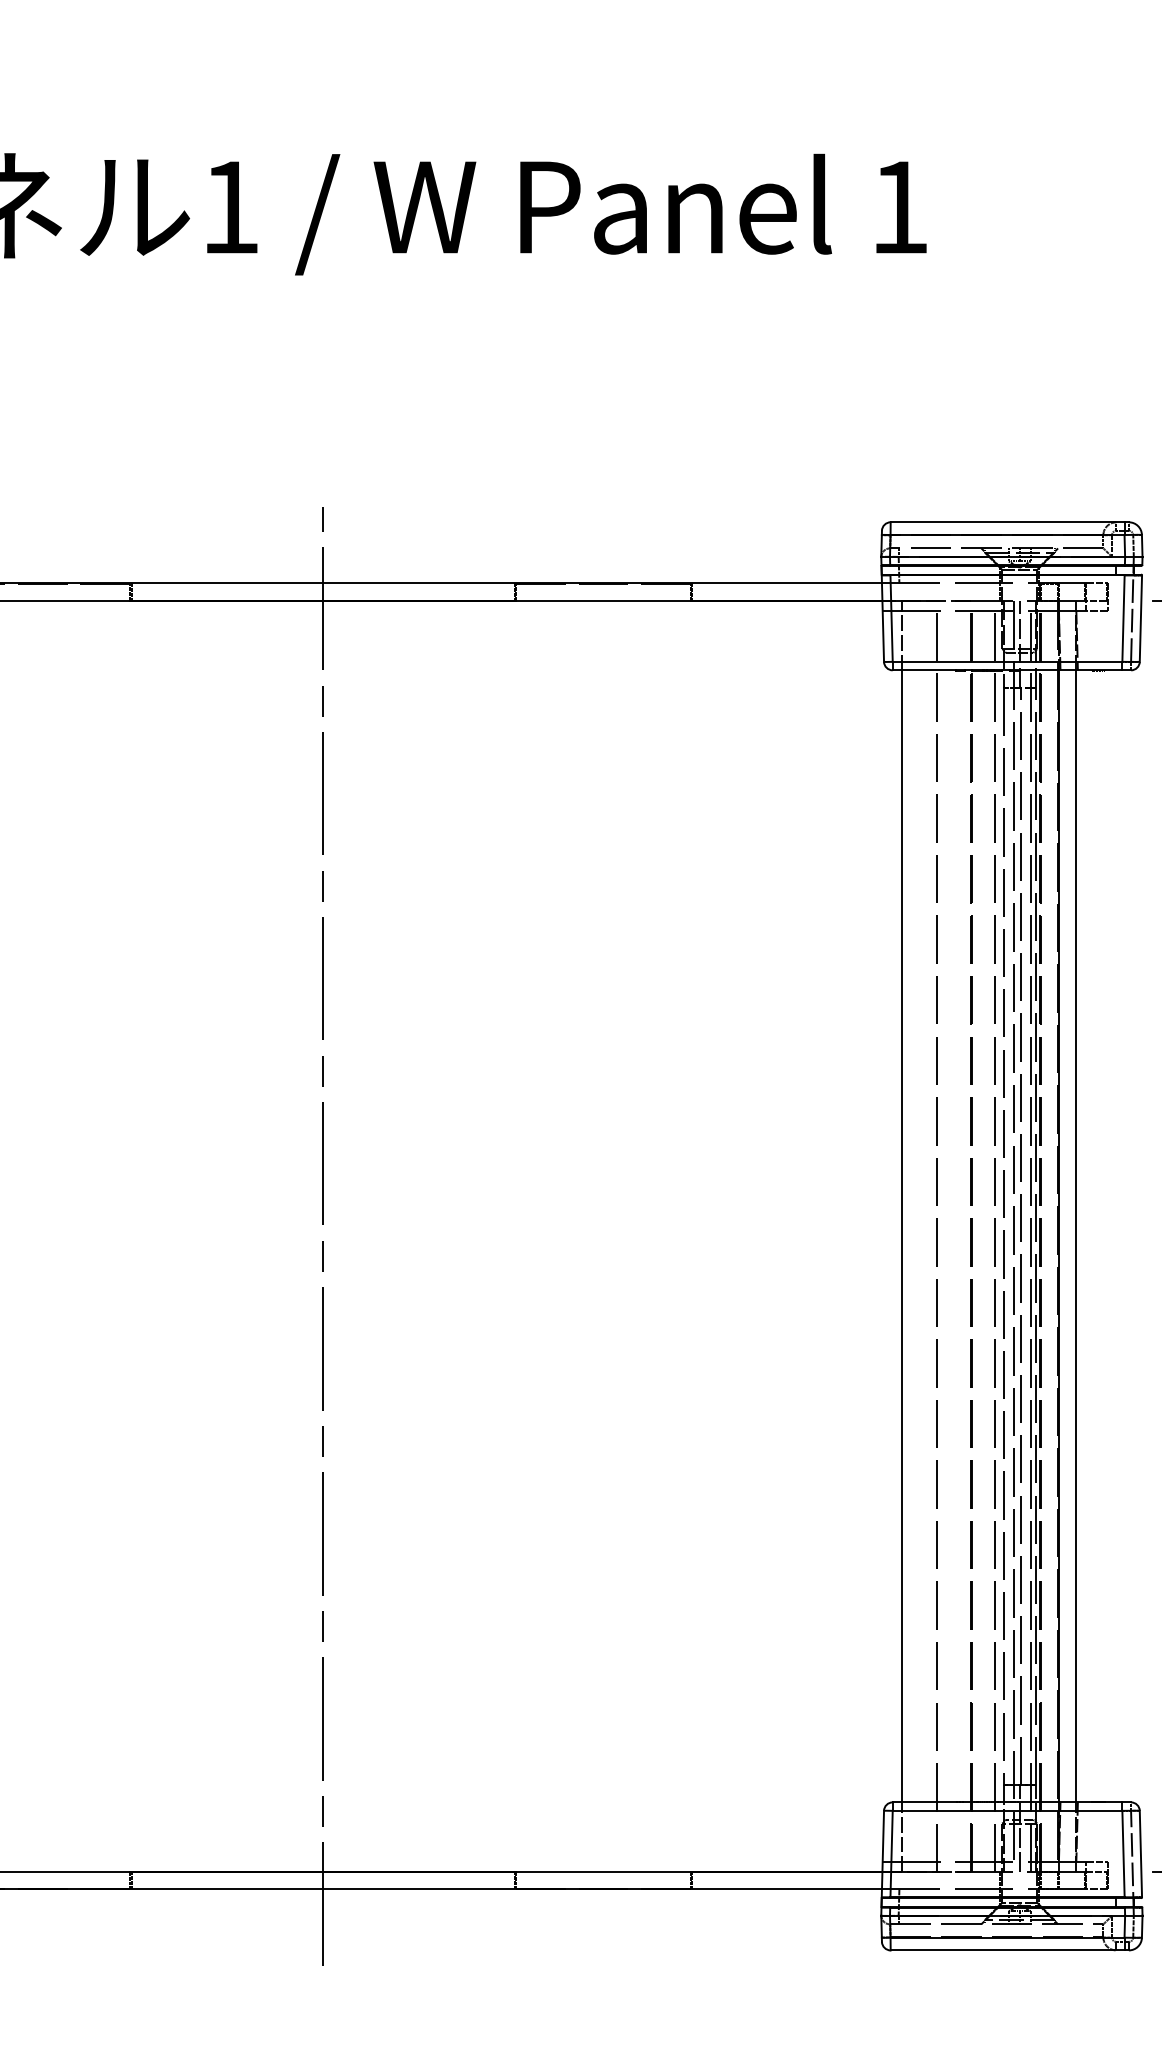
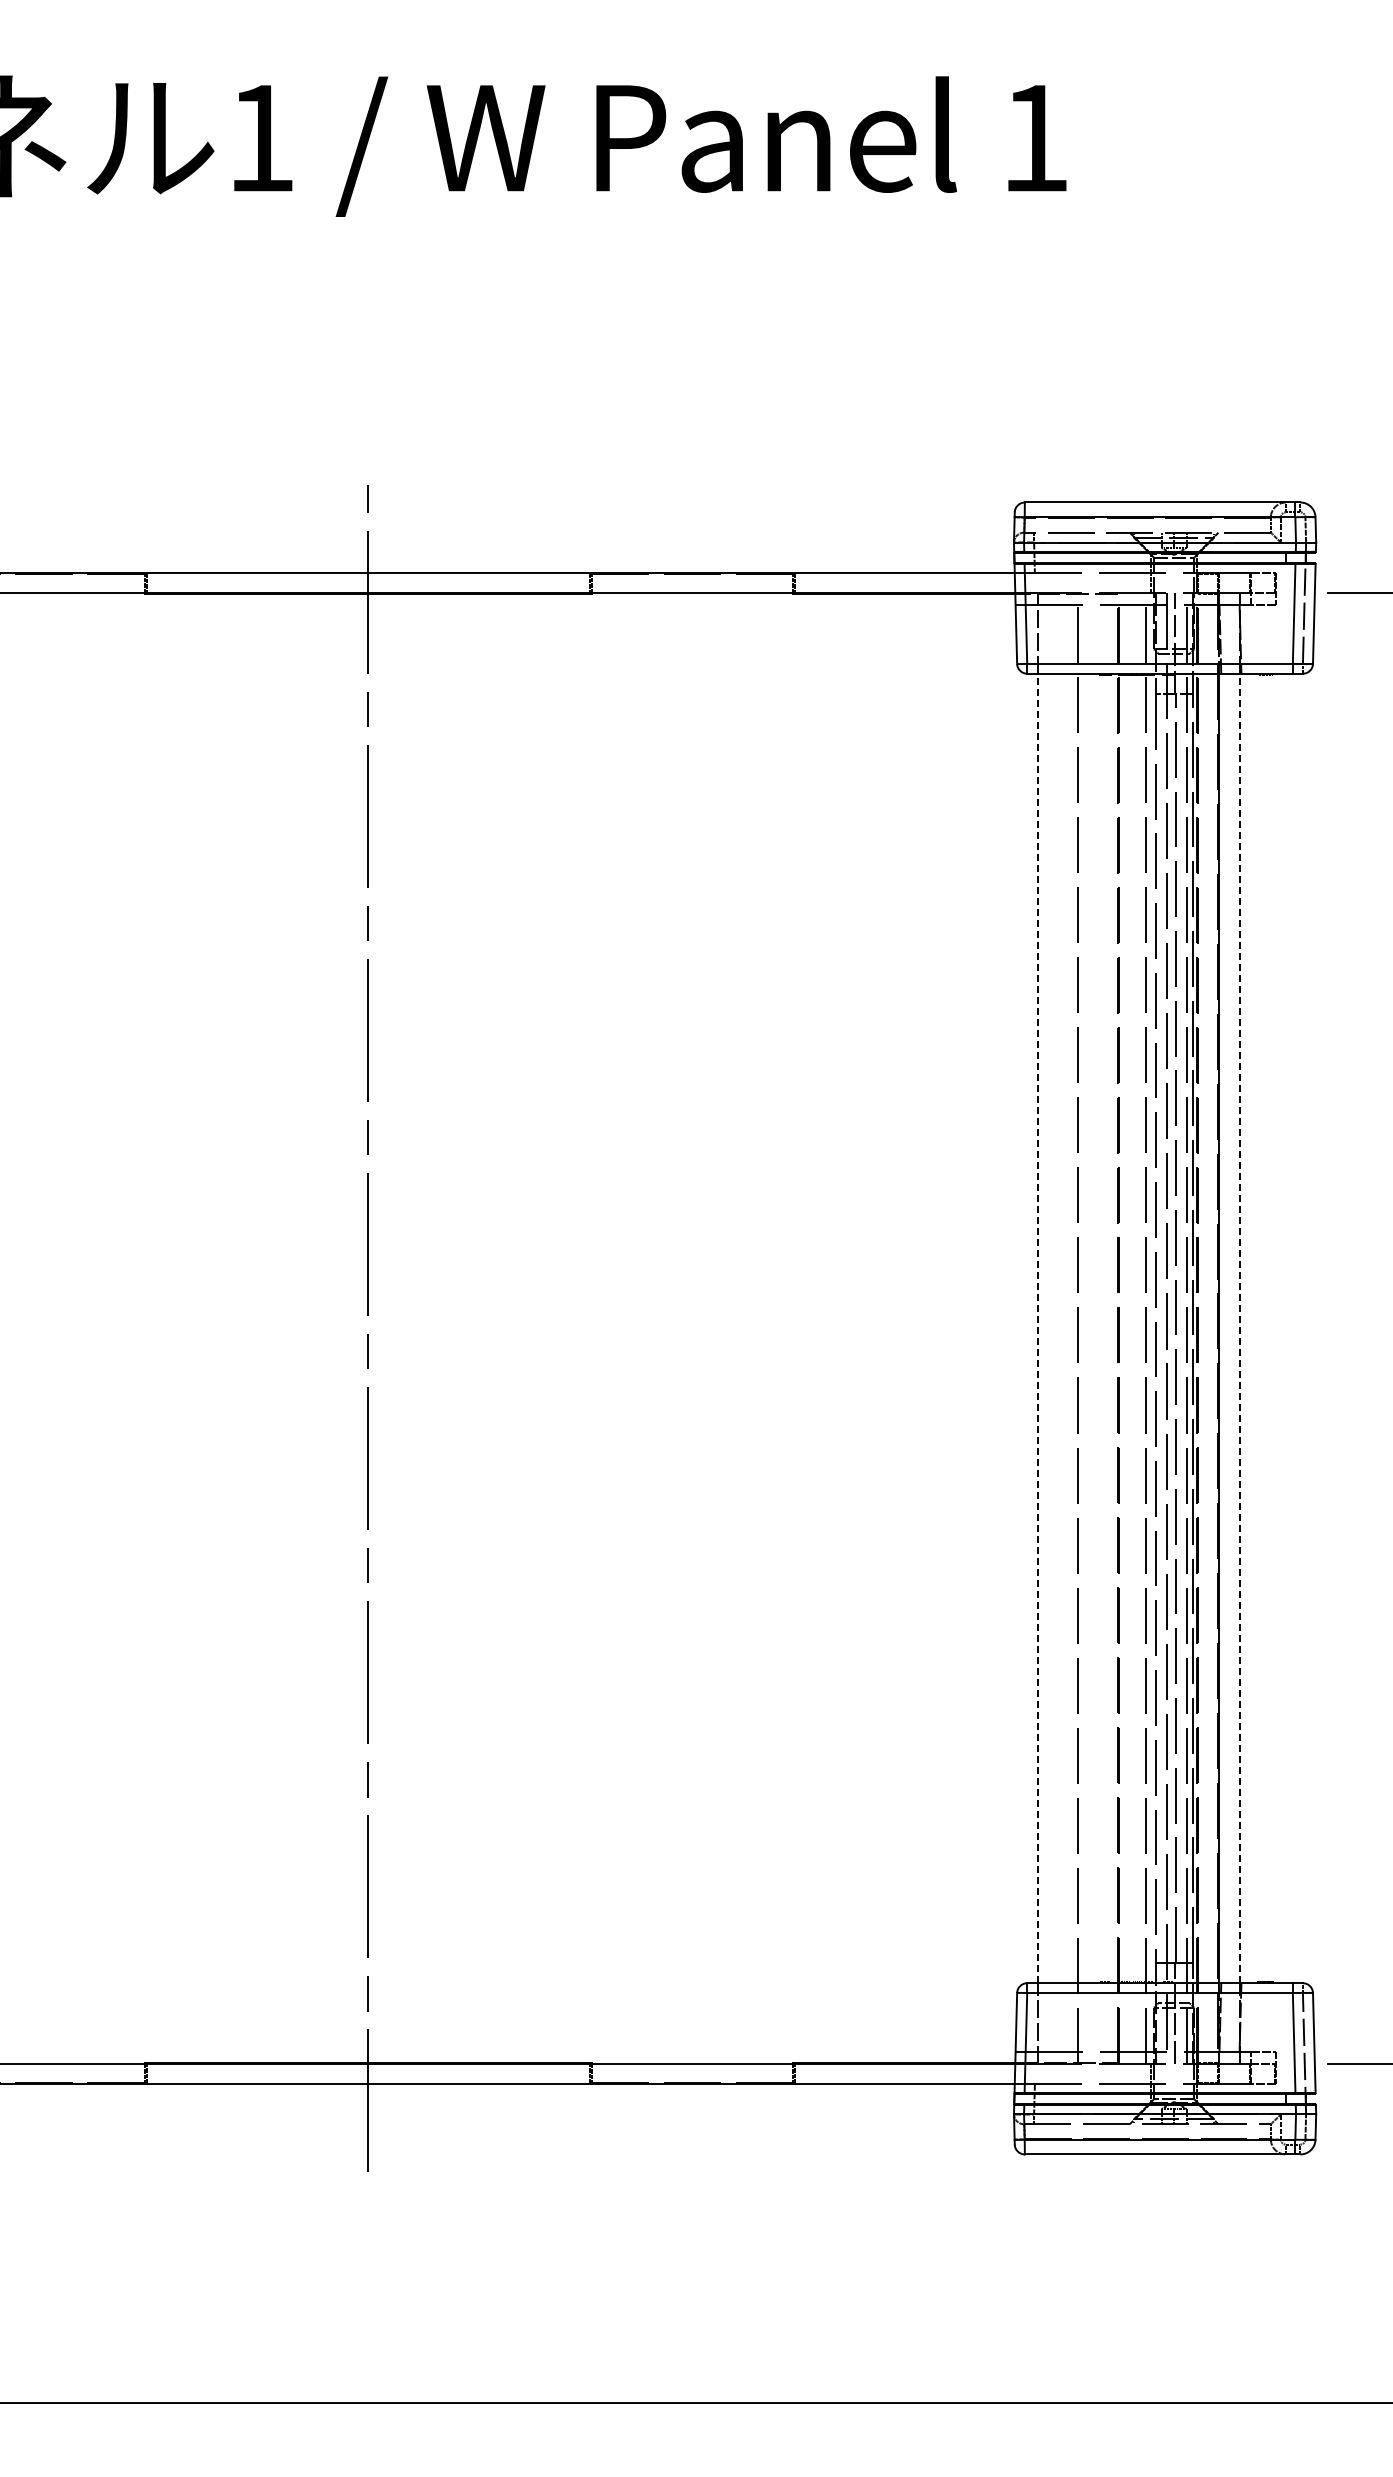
line: (902, 1236) -> (1038, 1328), solid -> dashed
line: (1076, 1236) -> (1239, 1328), solid -> dashed

